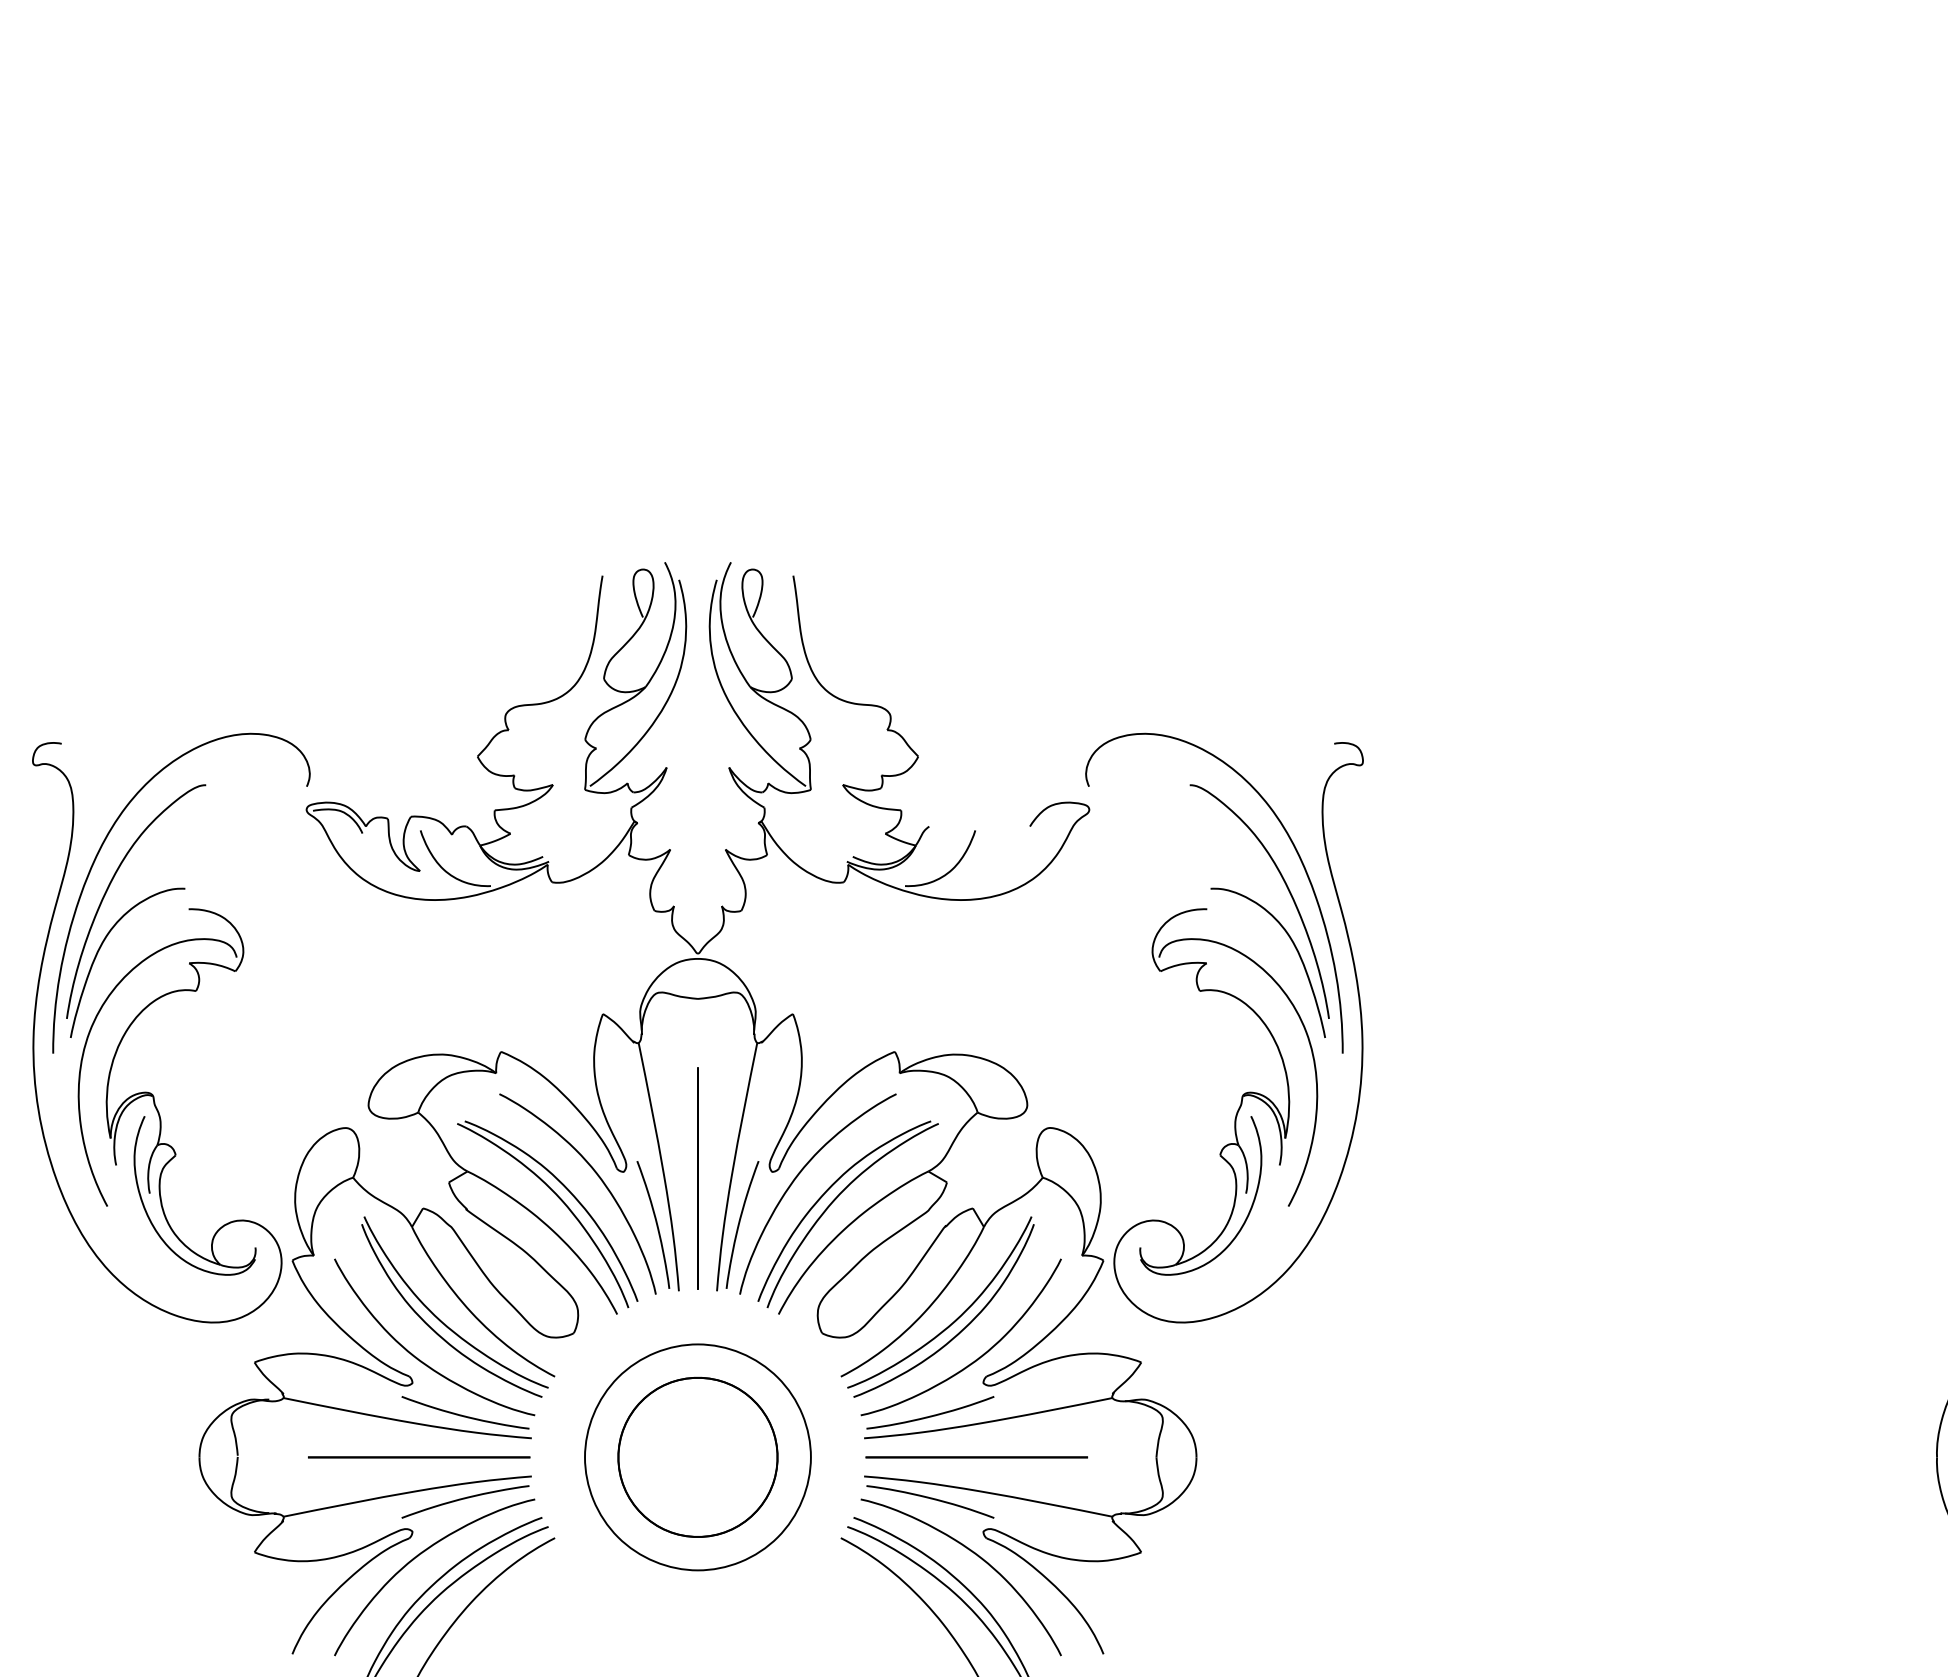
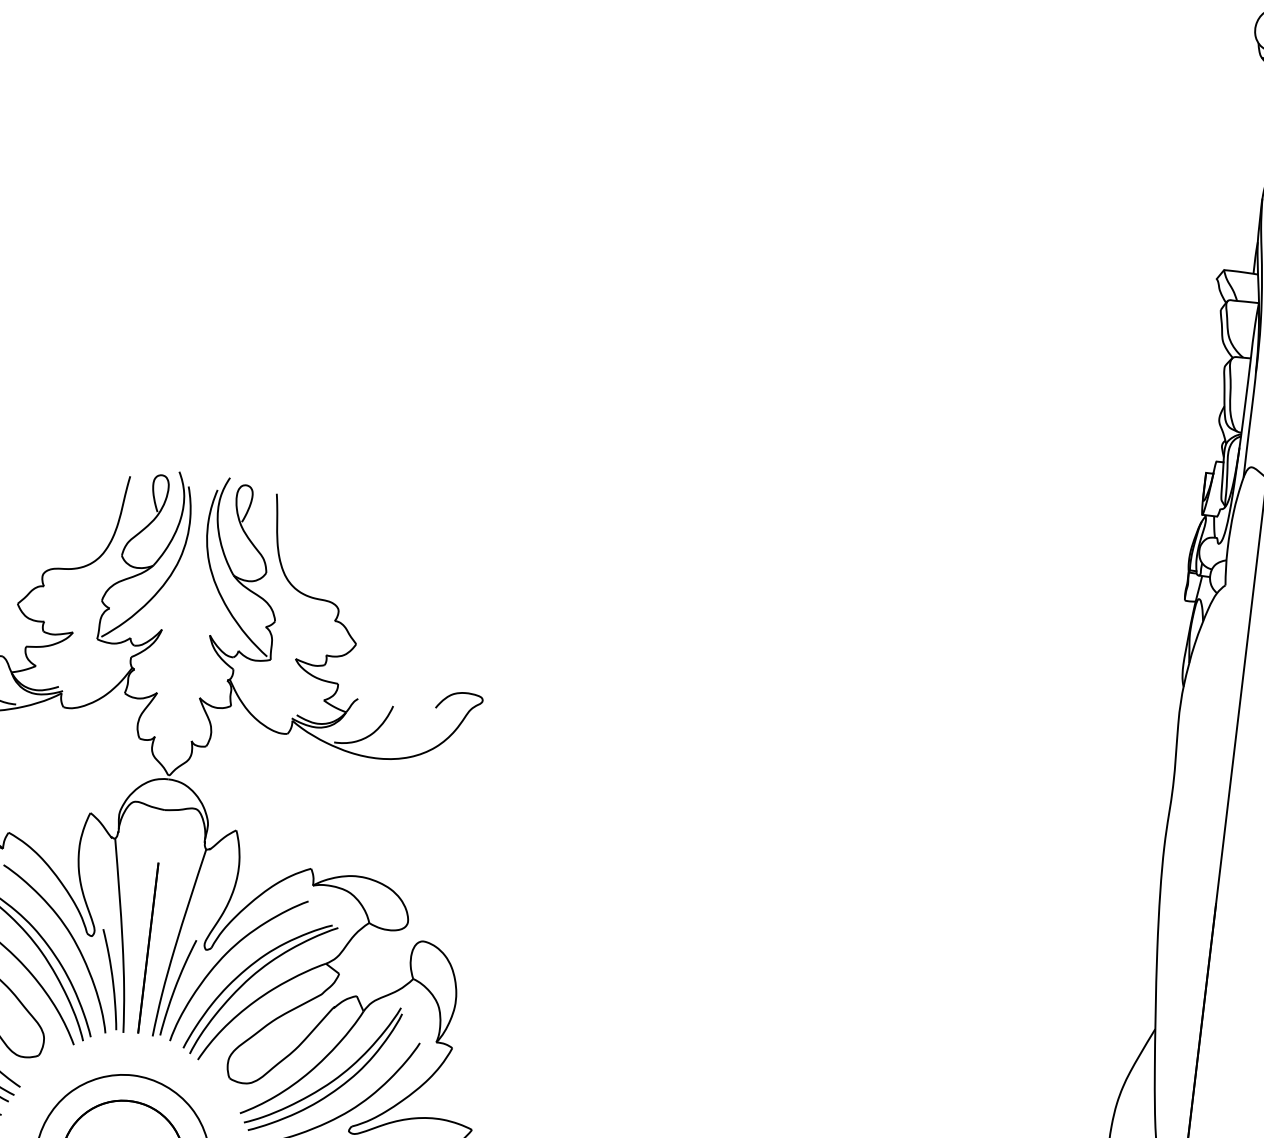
part: (1241, 1002) -> (581, 862), removed

